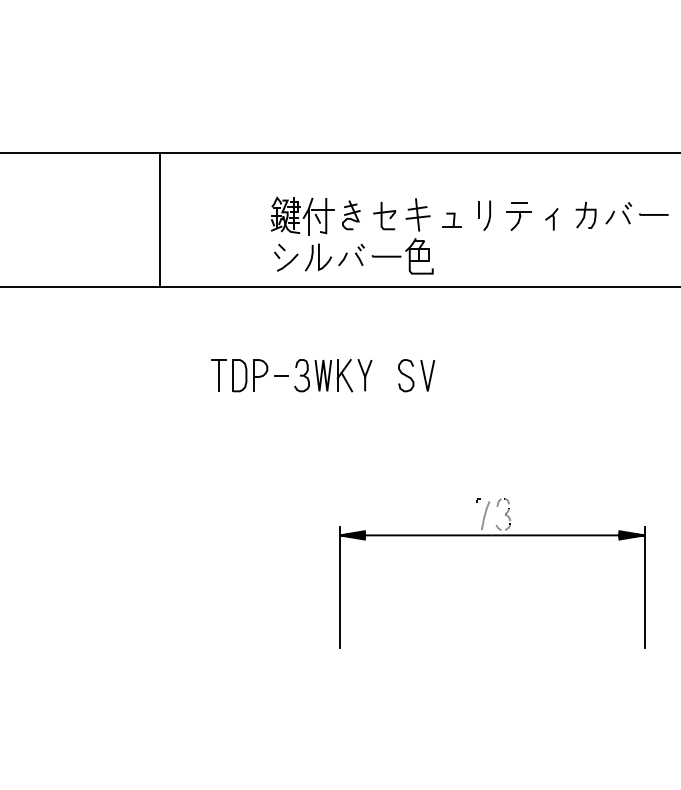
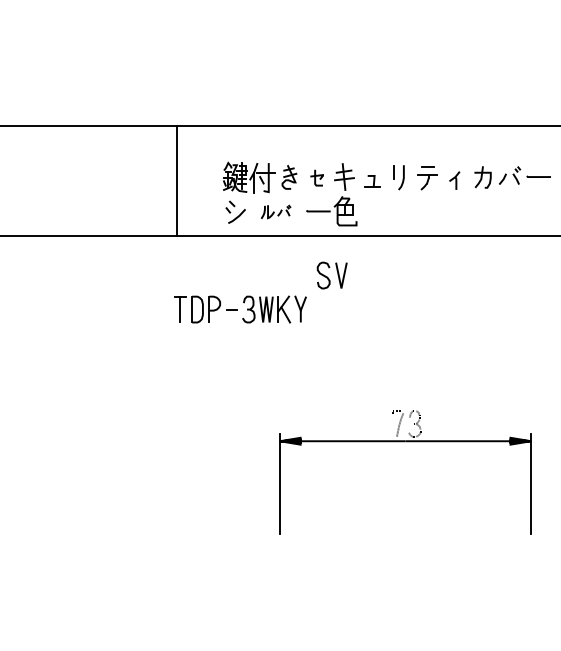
part: (384, 215) -> (316, 177), size x0.7
line: (159, 220) -> (176, 181), moved
part: (334, 256) -> (275, 211), size x0.6
part: (415, 375) -> (331, 275), moved

